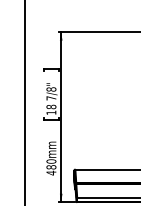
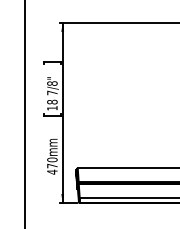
text: (51, 166) -> (52, 165), 480mm -> 470mm

